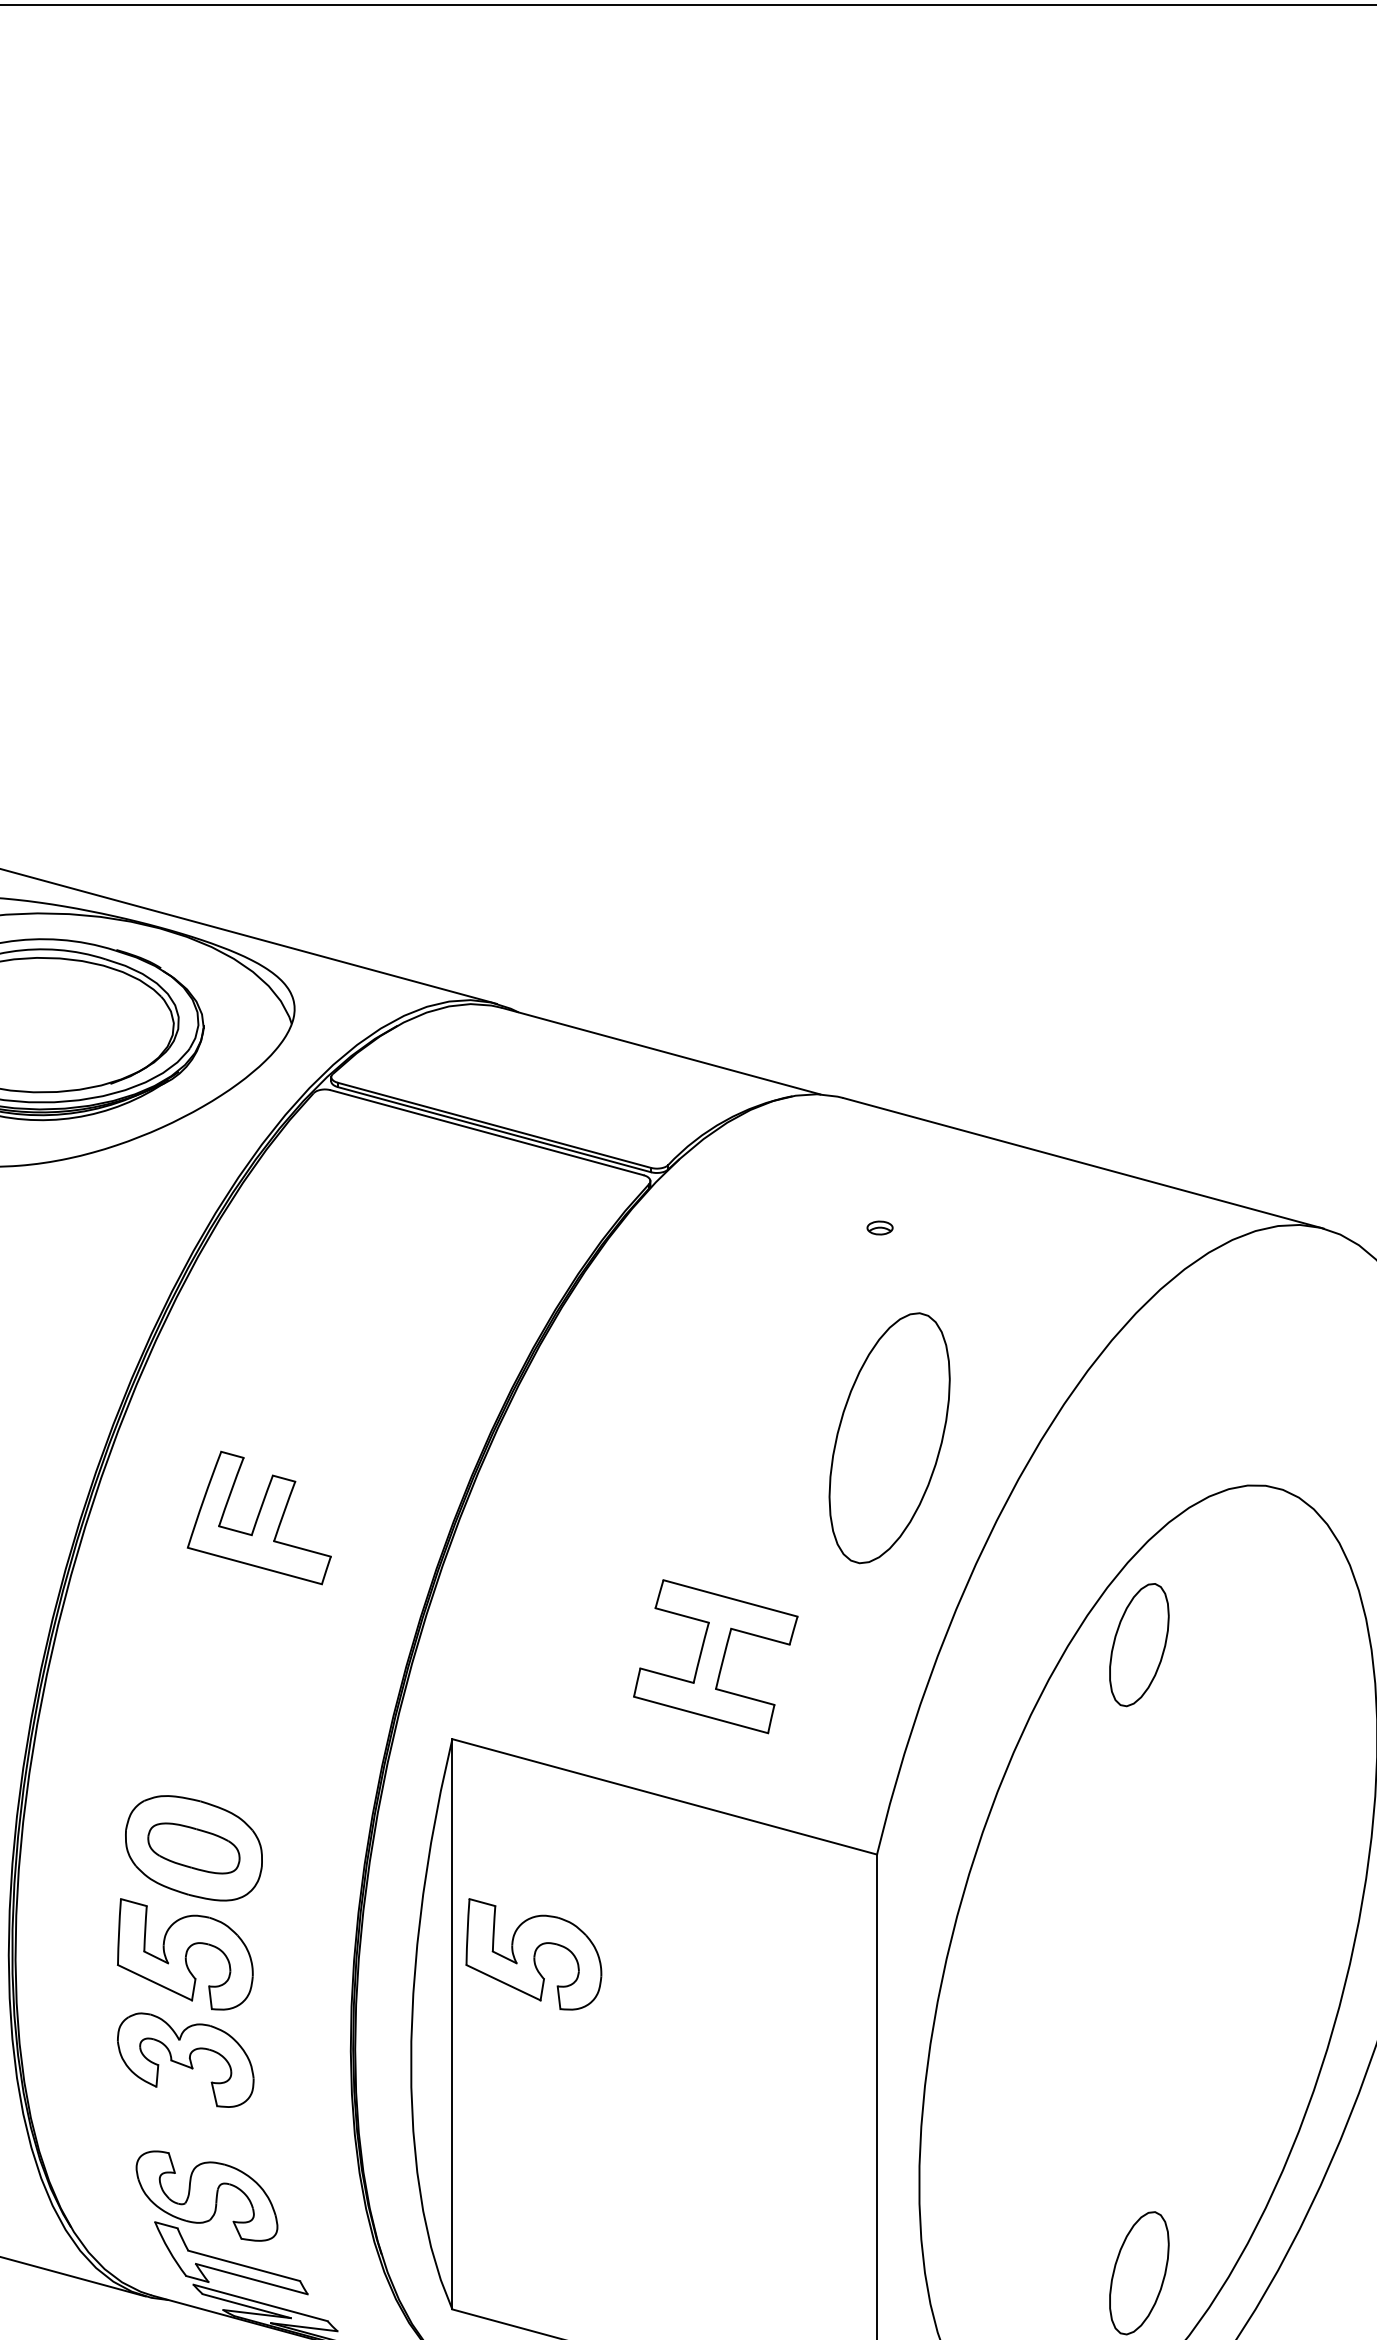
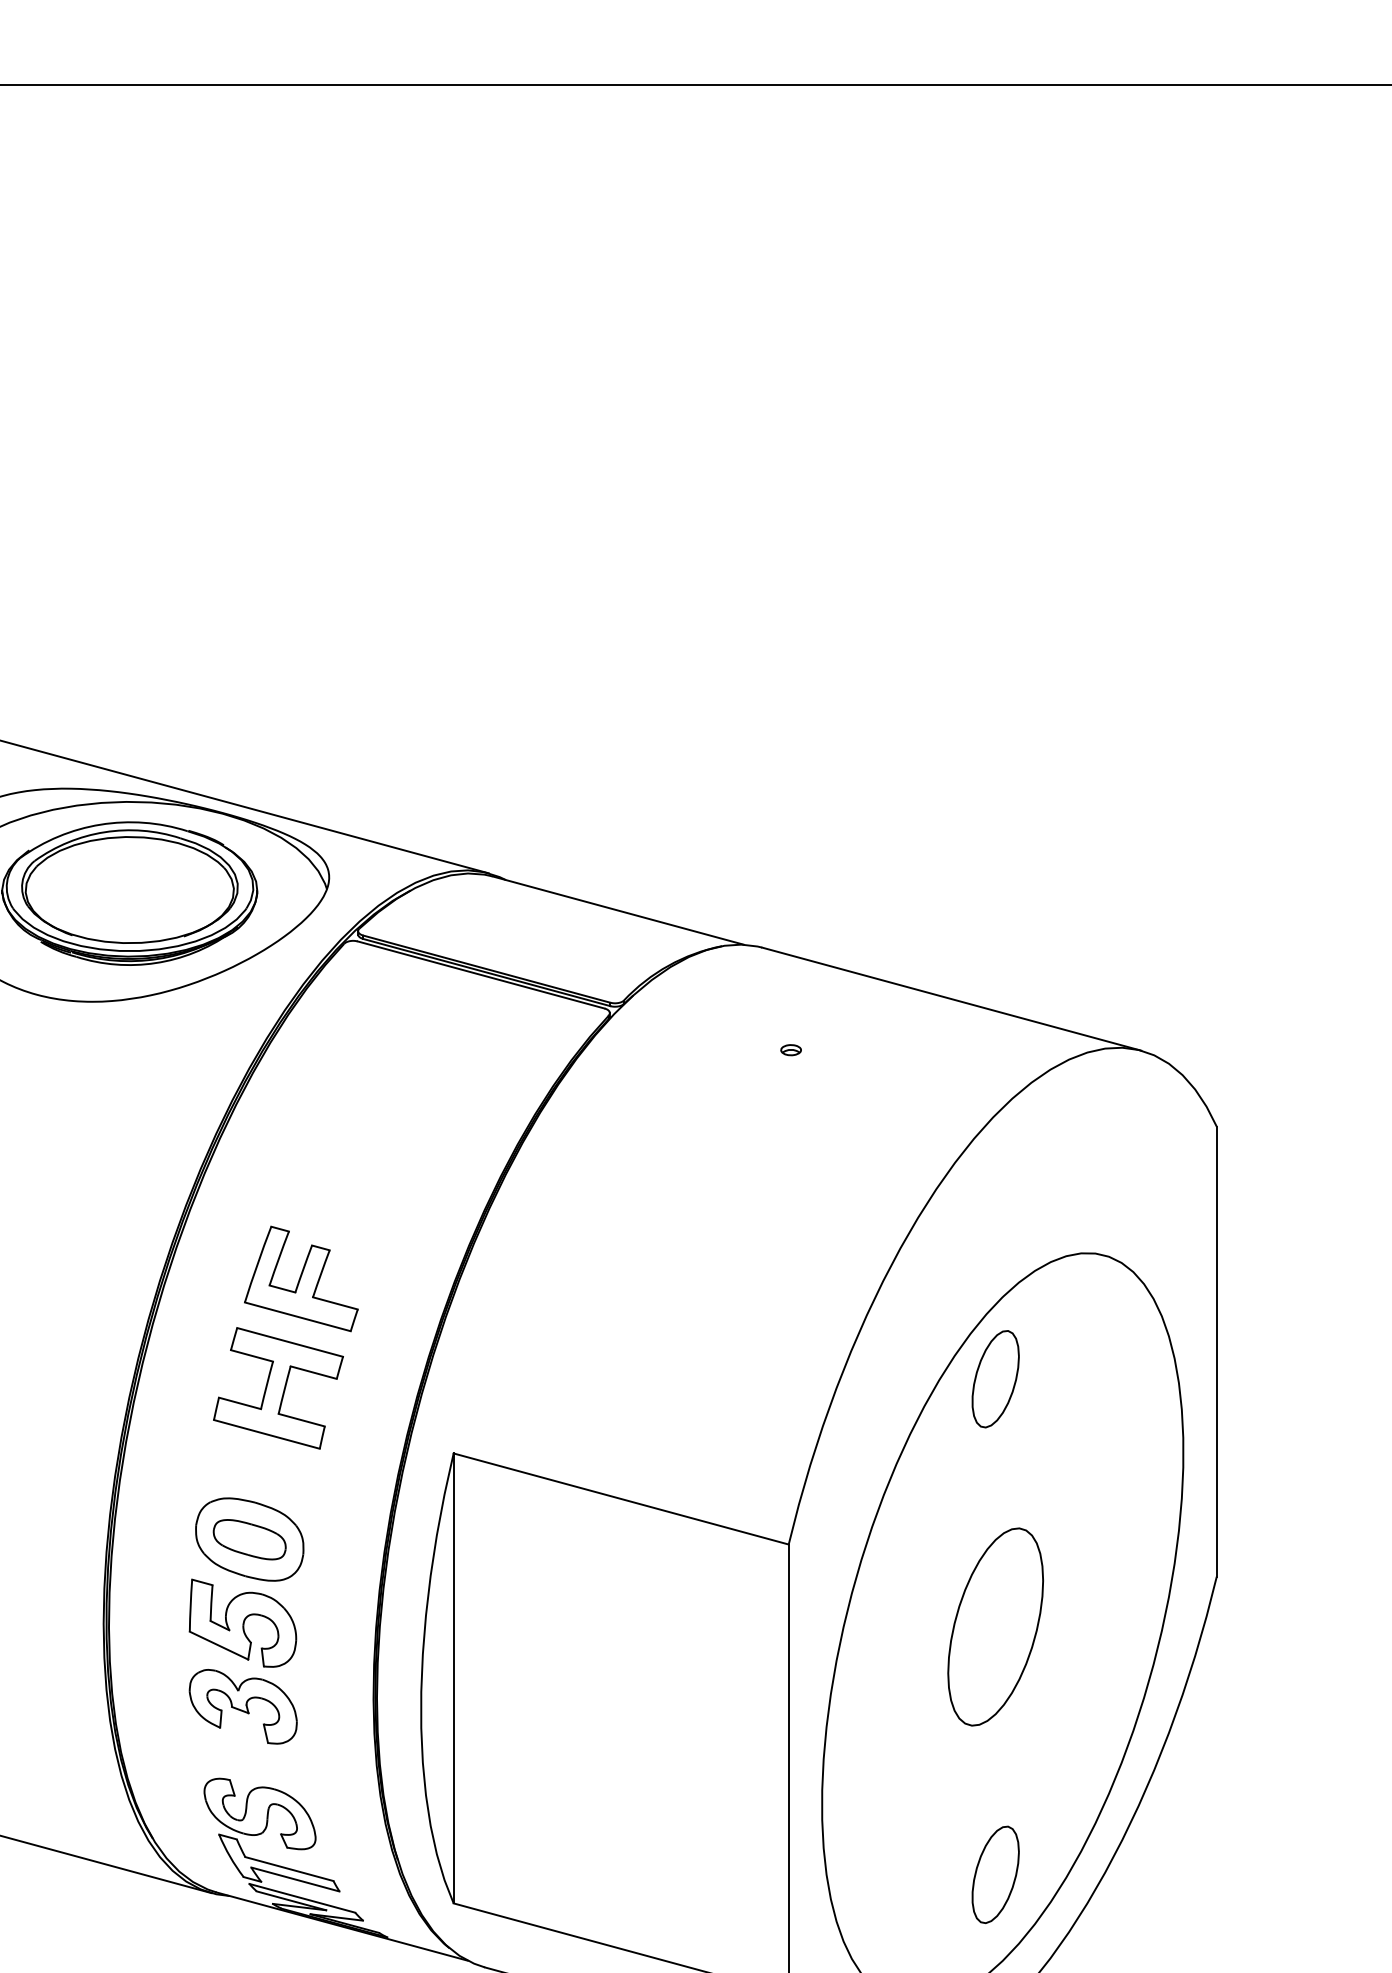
part: (889, 1437) -> (995, 1626), moved
part: (715, 1656) -> (278, 1388), moved
part: (533, 1953) -> (517, 1622), removed

